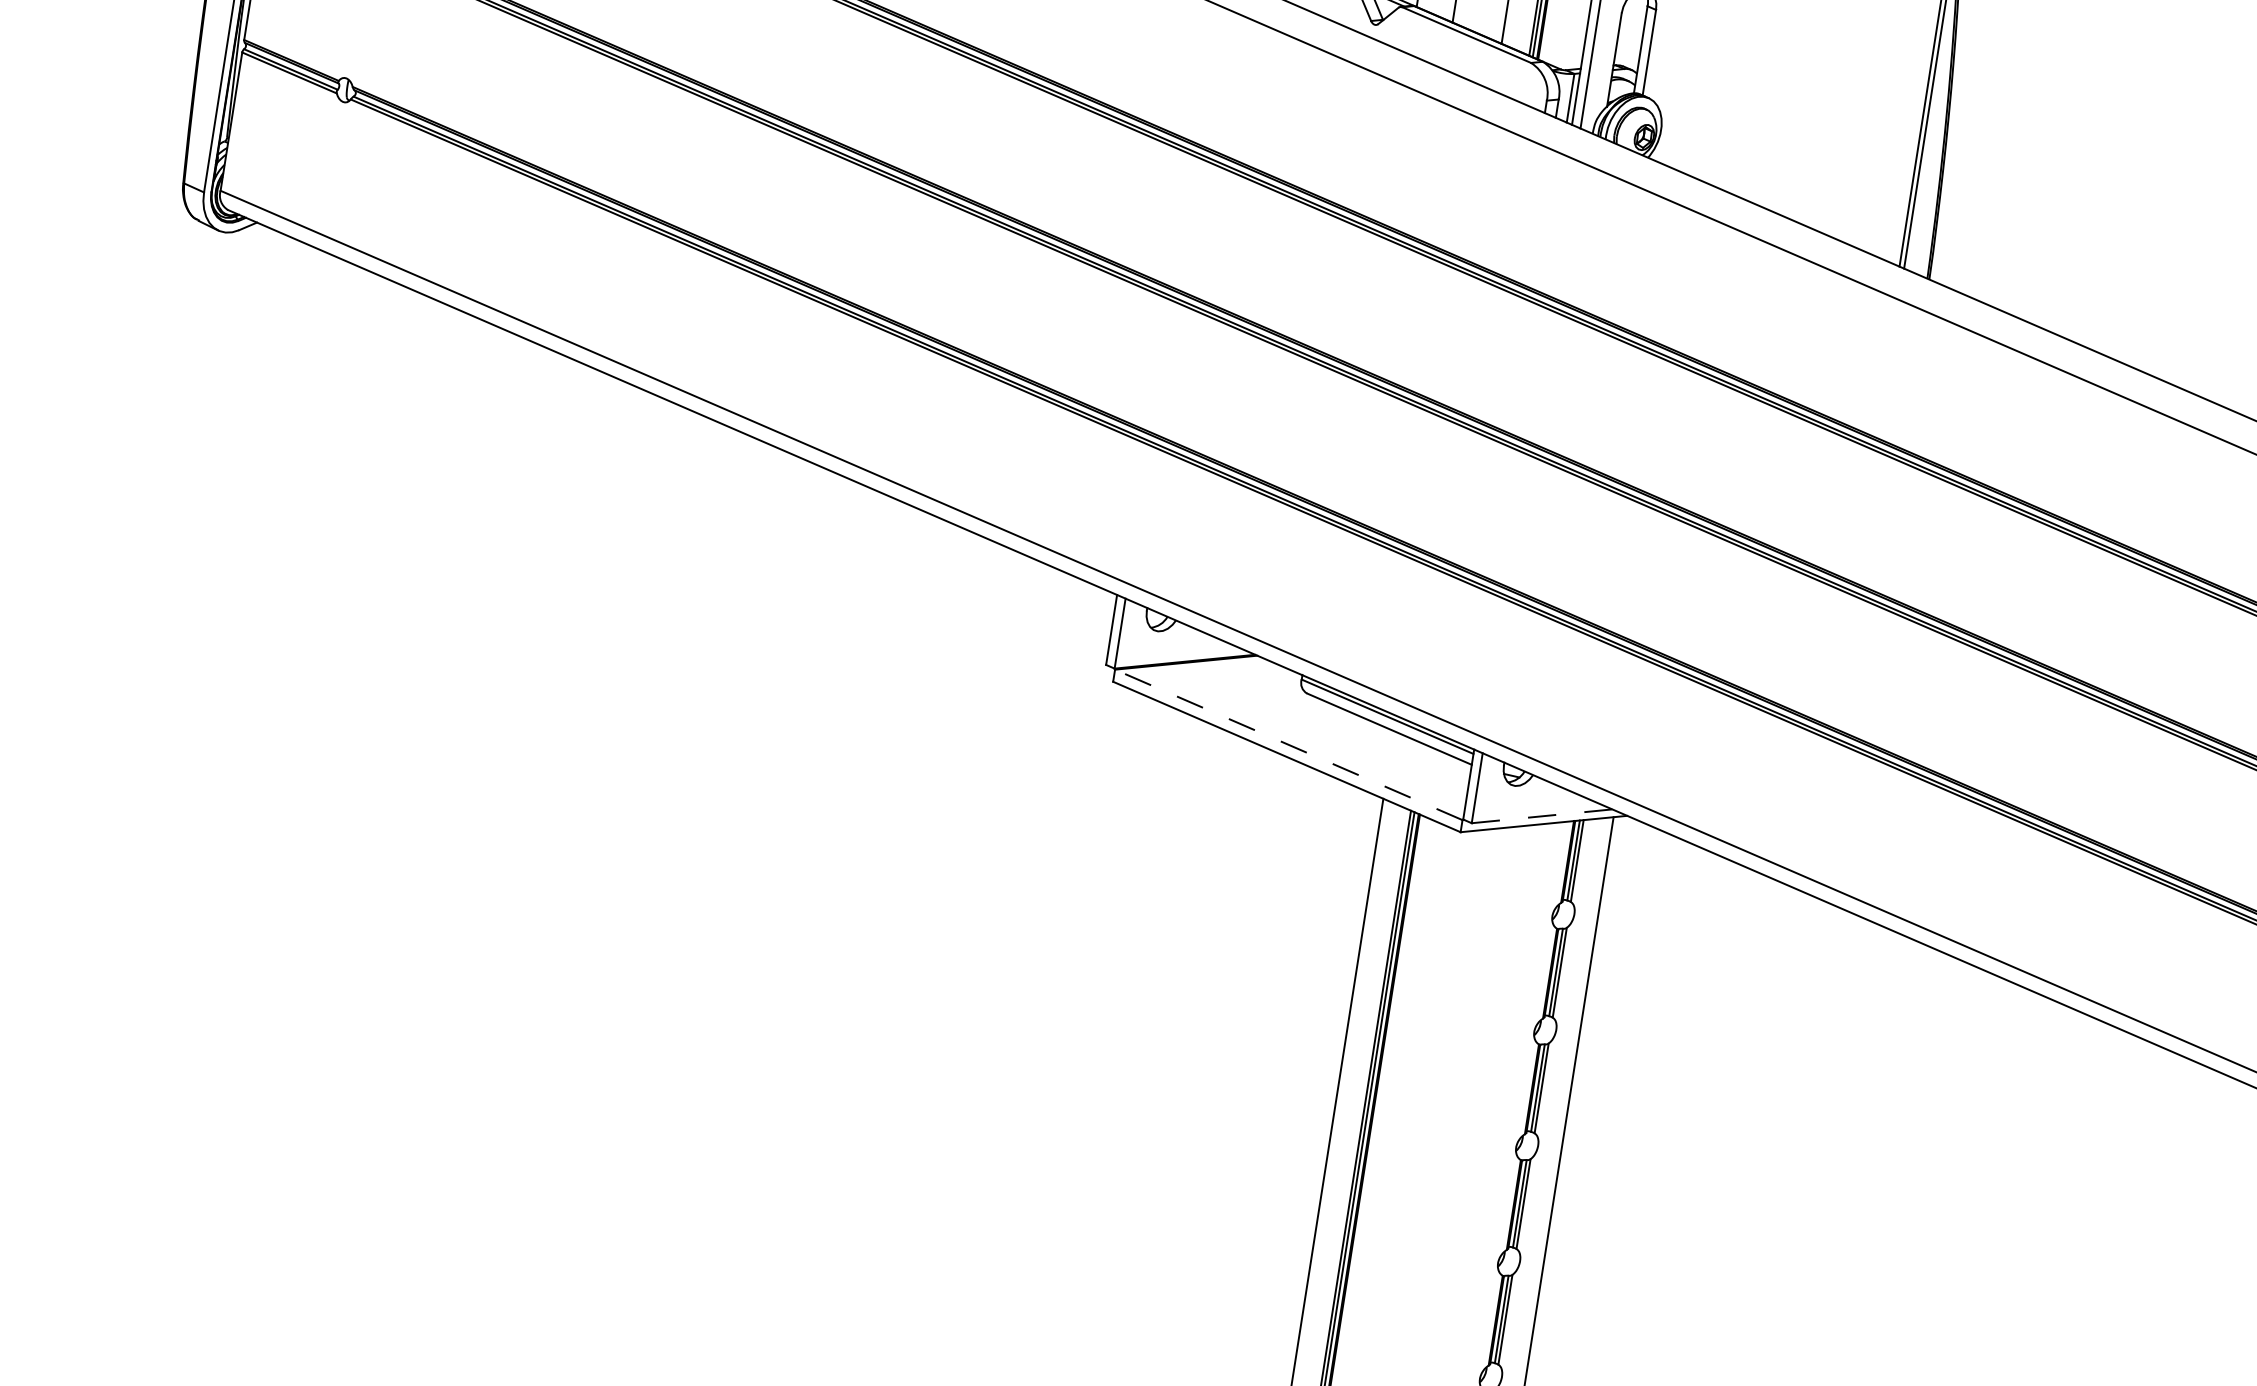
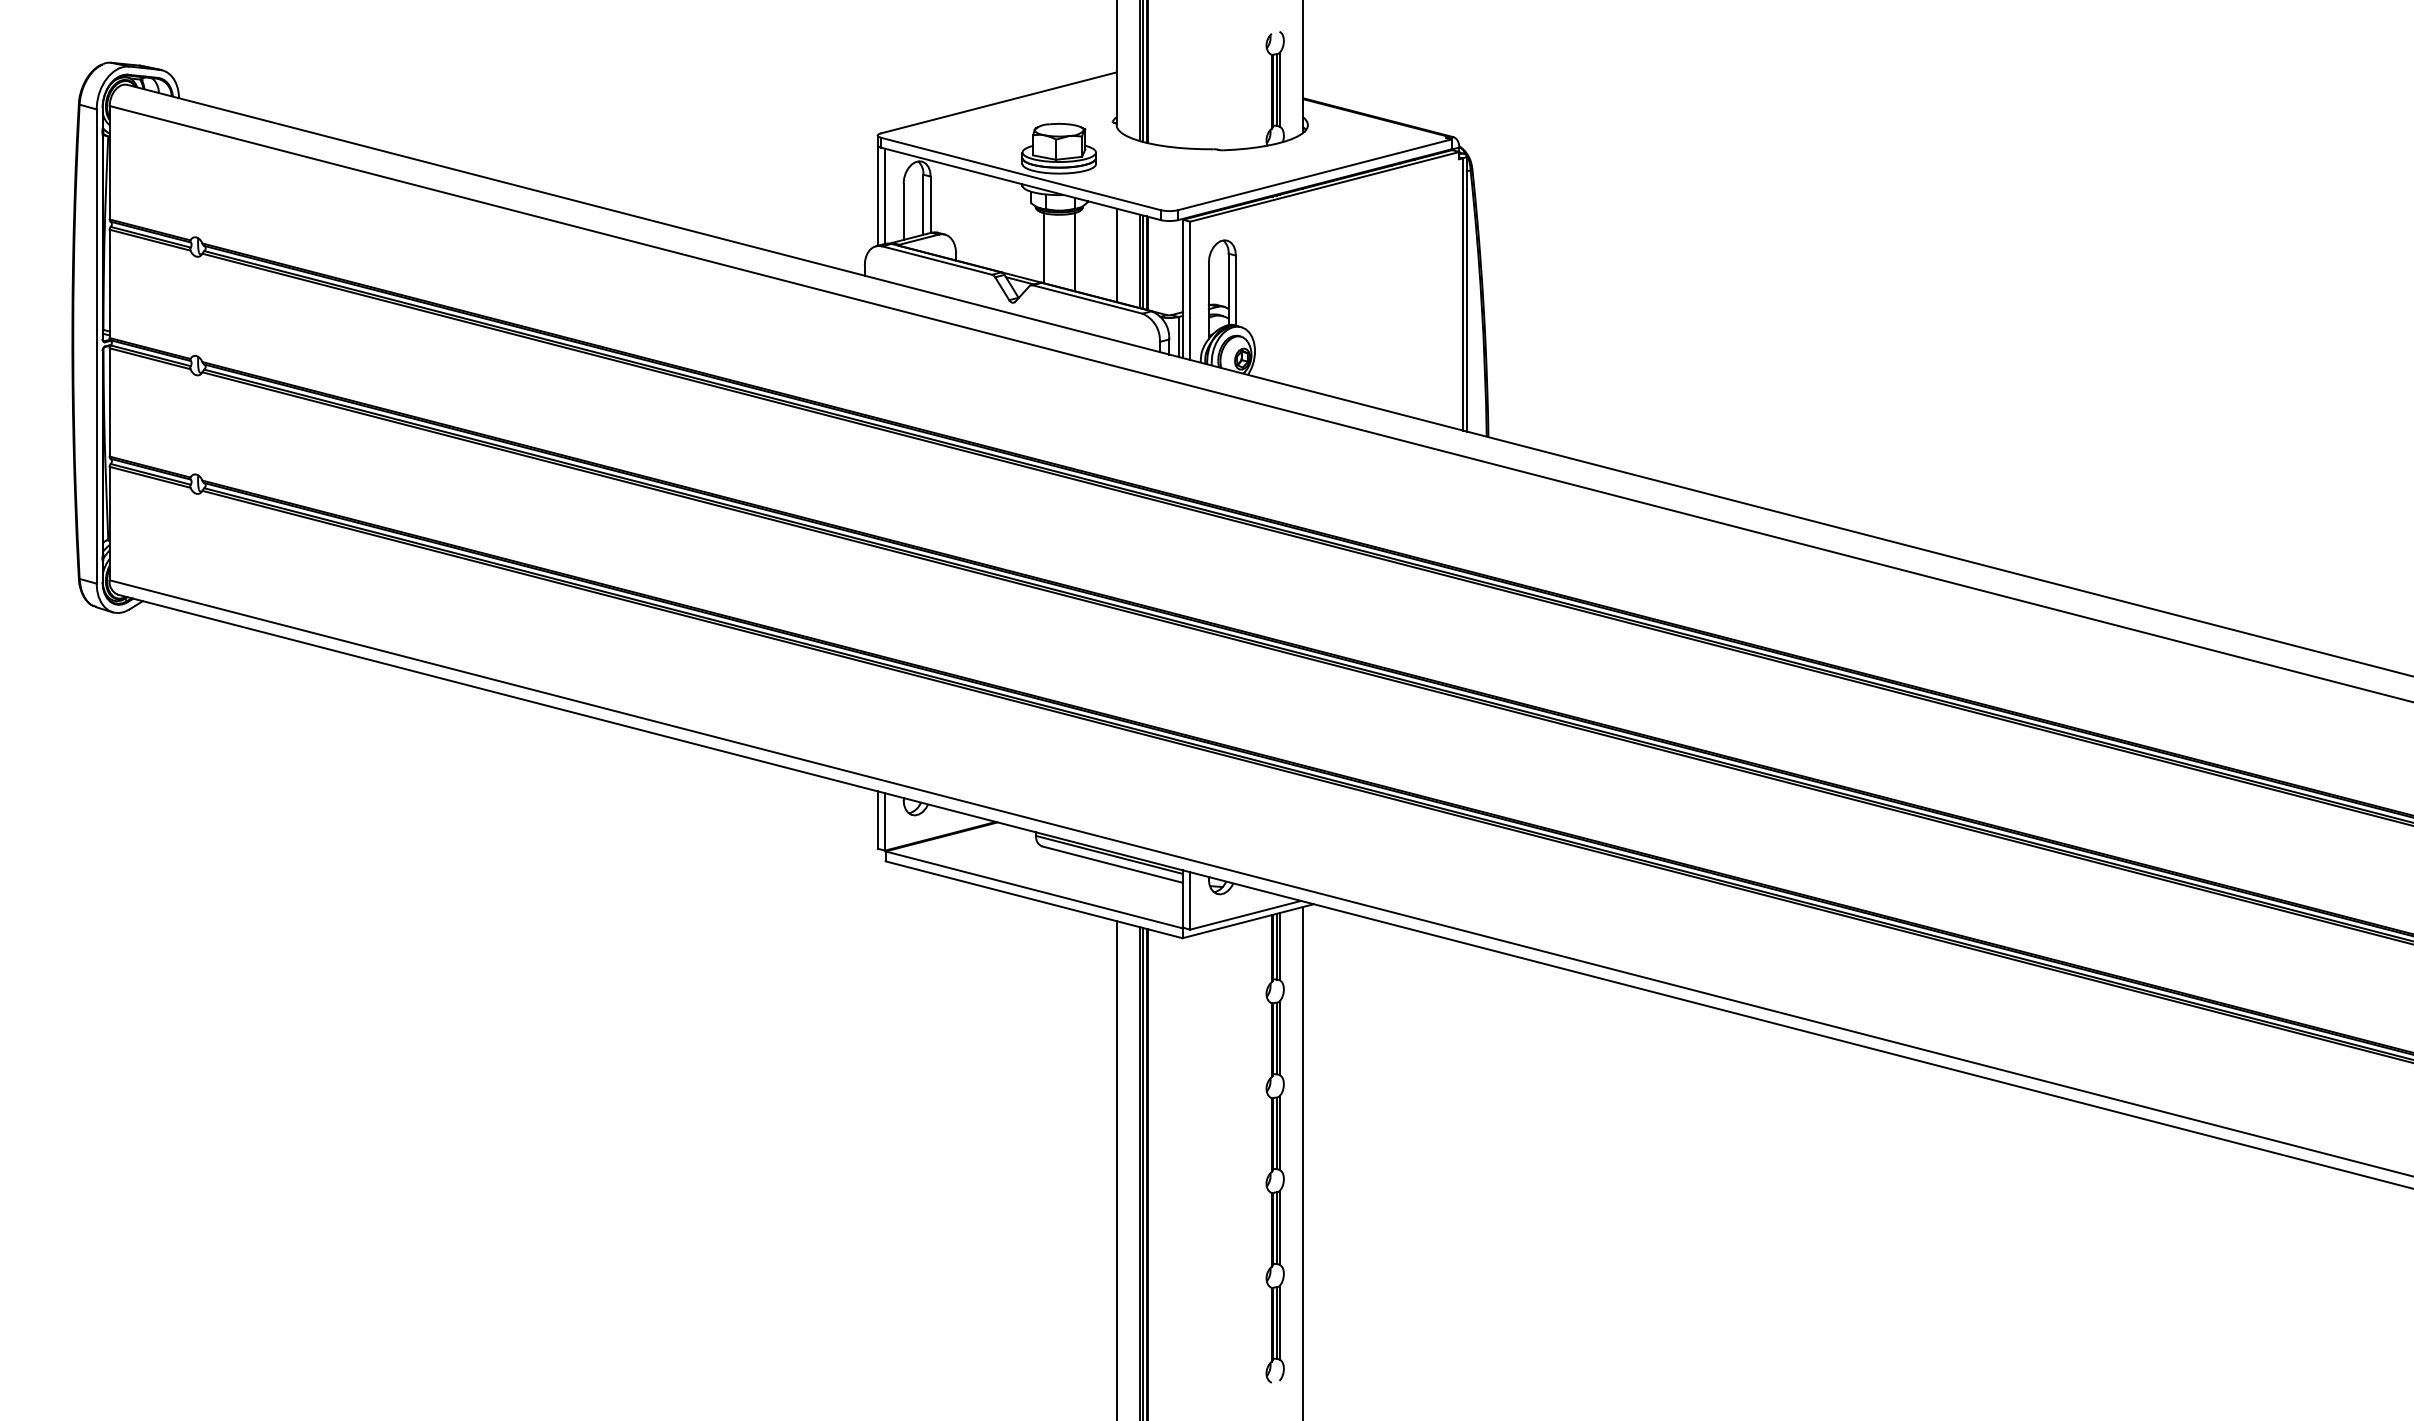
line: (1288, 744) -> (1033, 889), dashed -> solid
line: (1542, 816) -> (1246, 915), dashed -> solid

